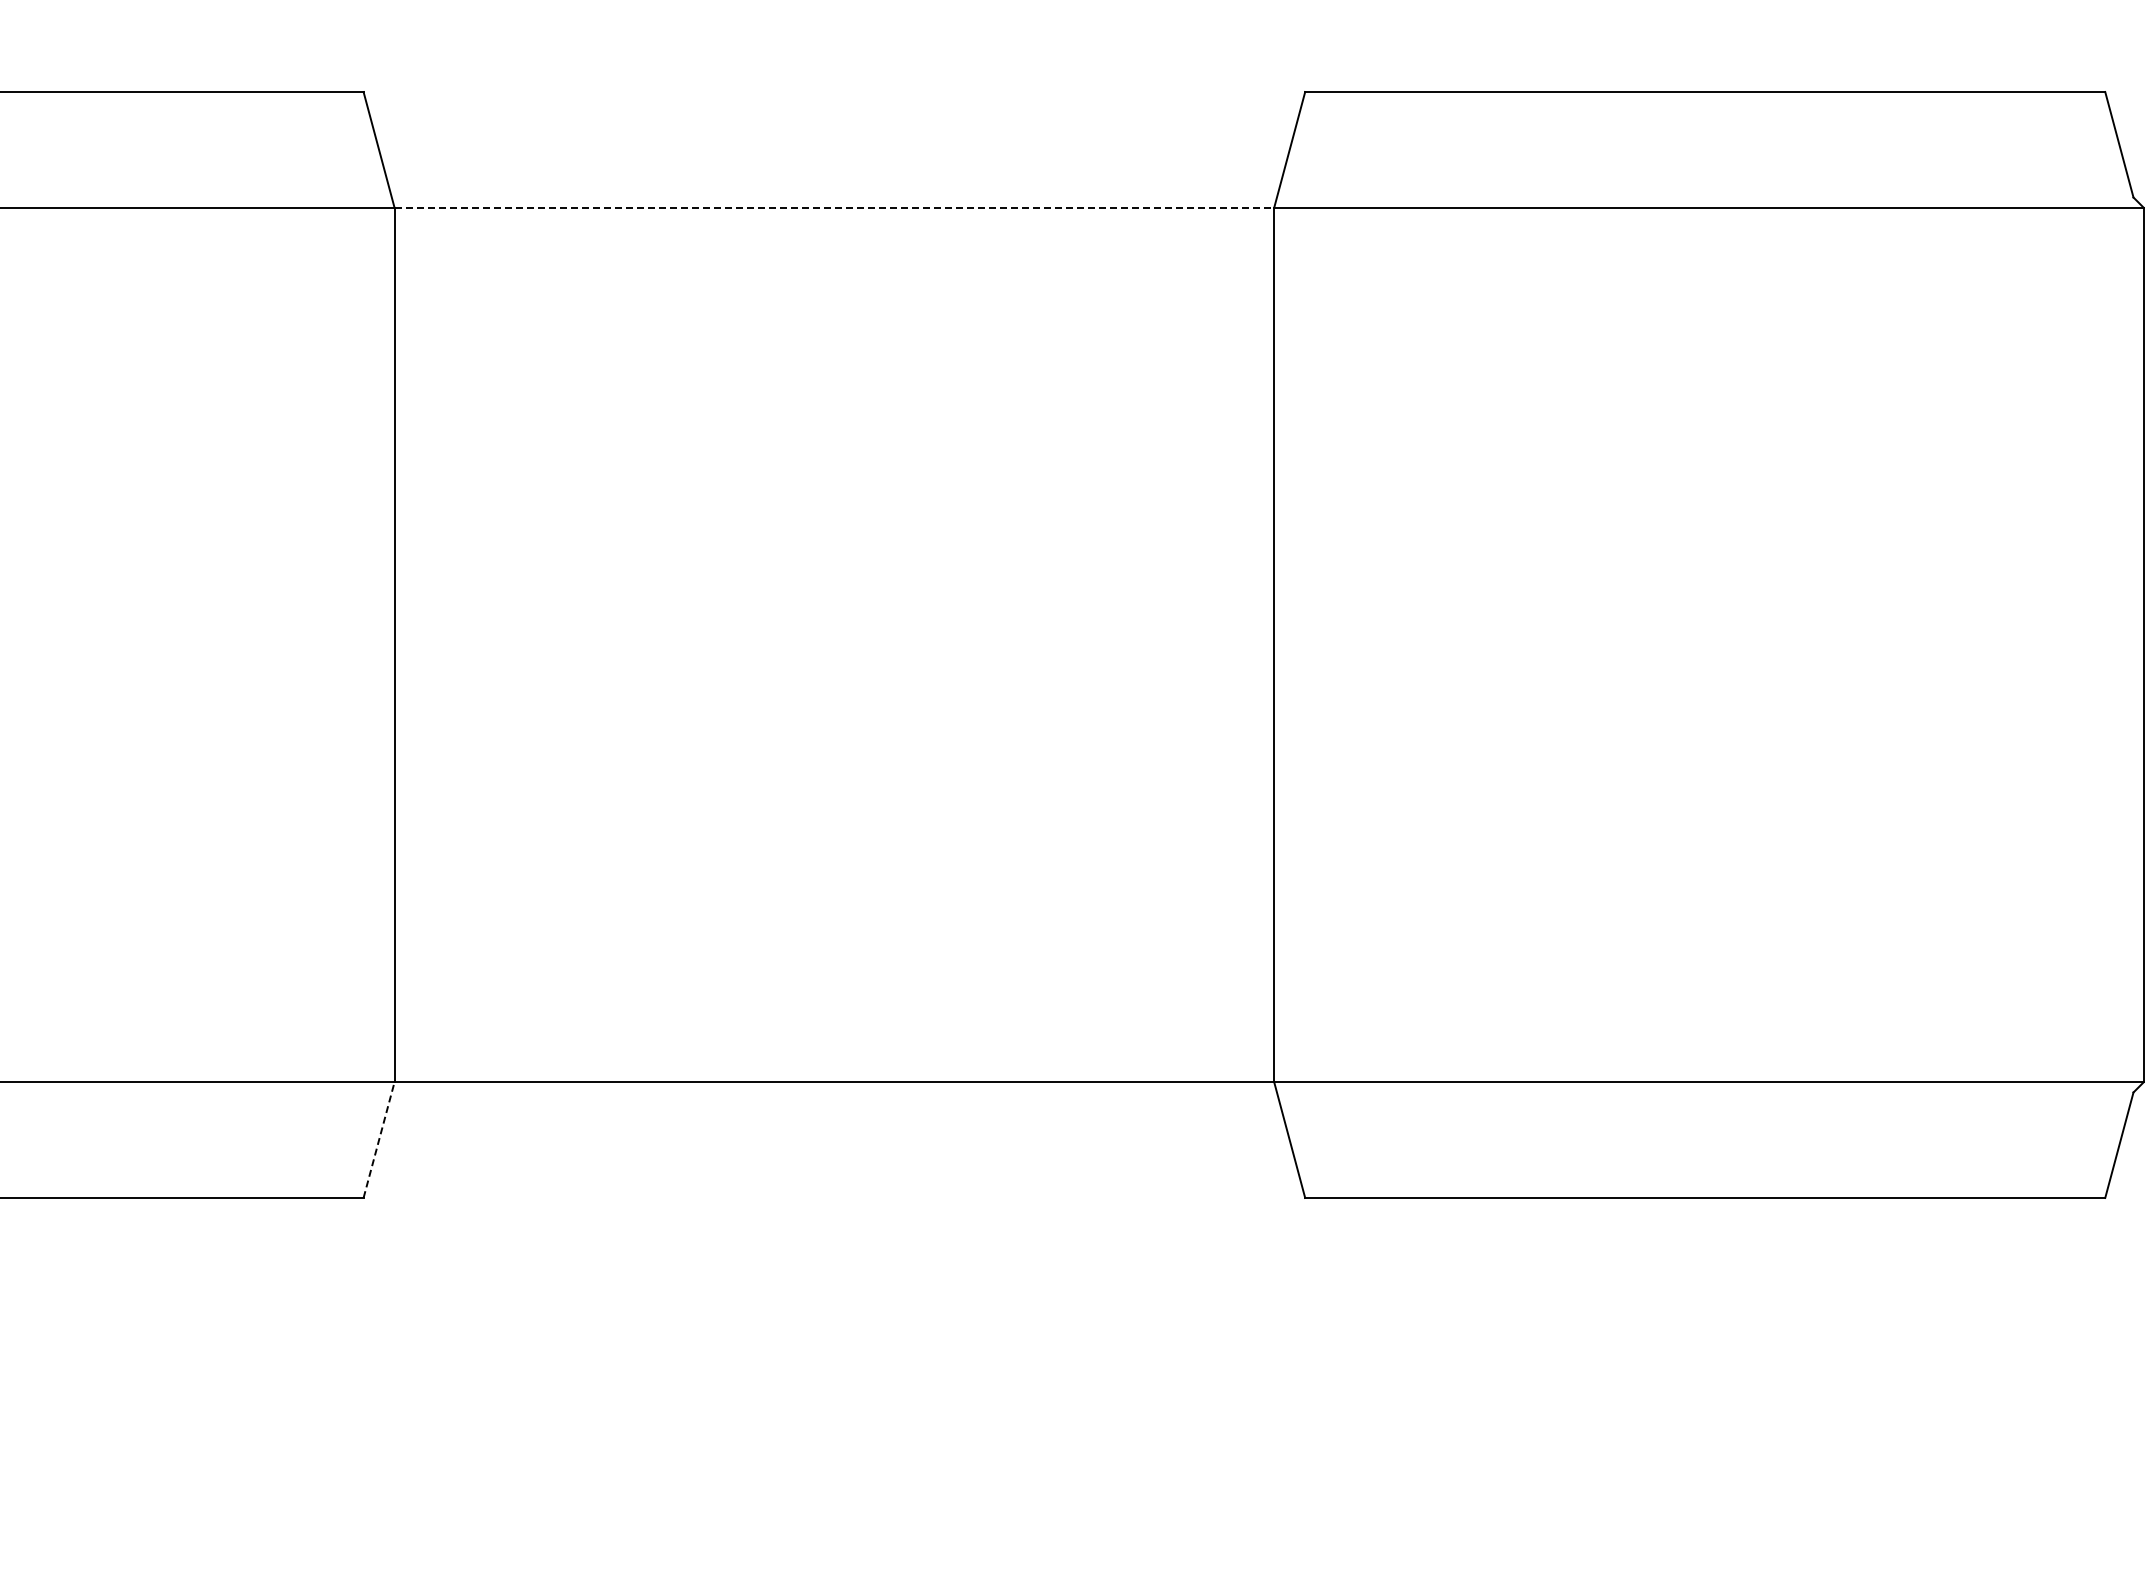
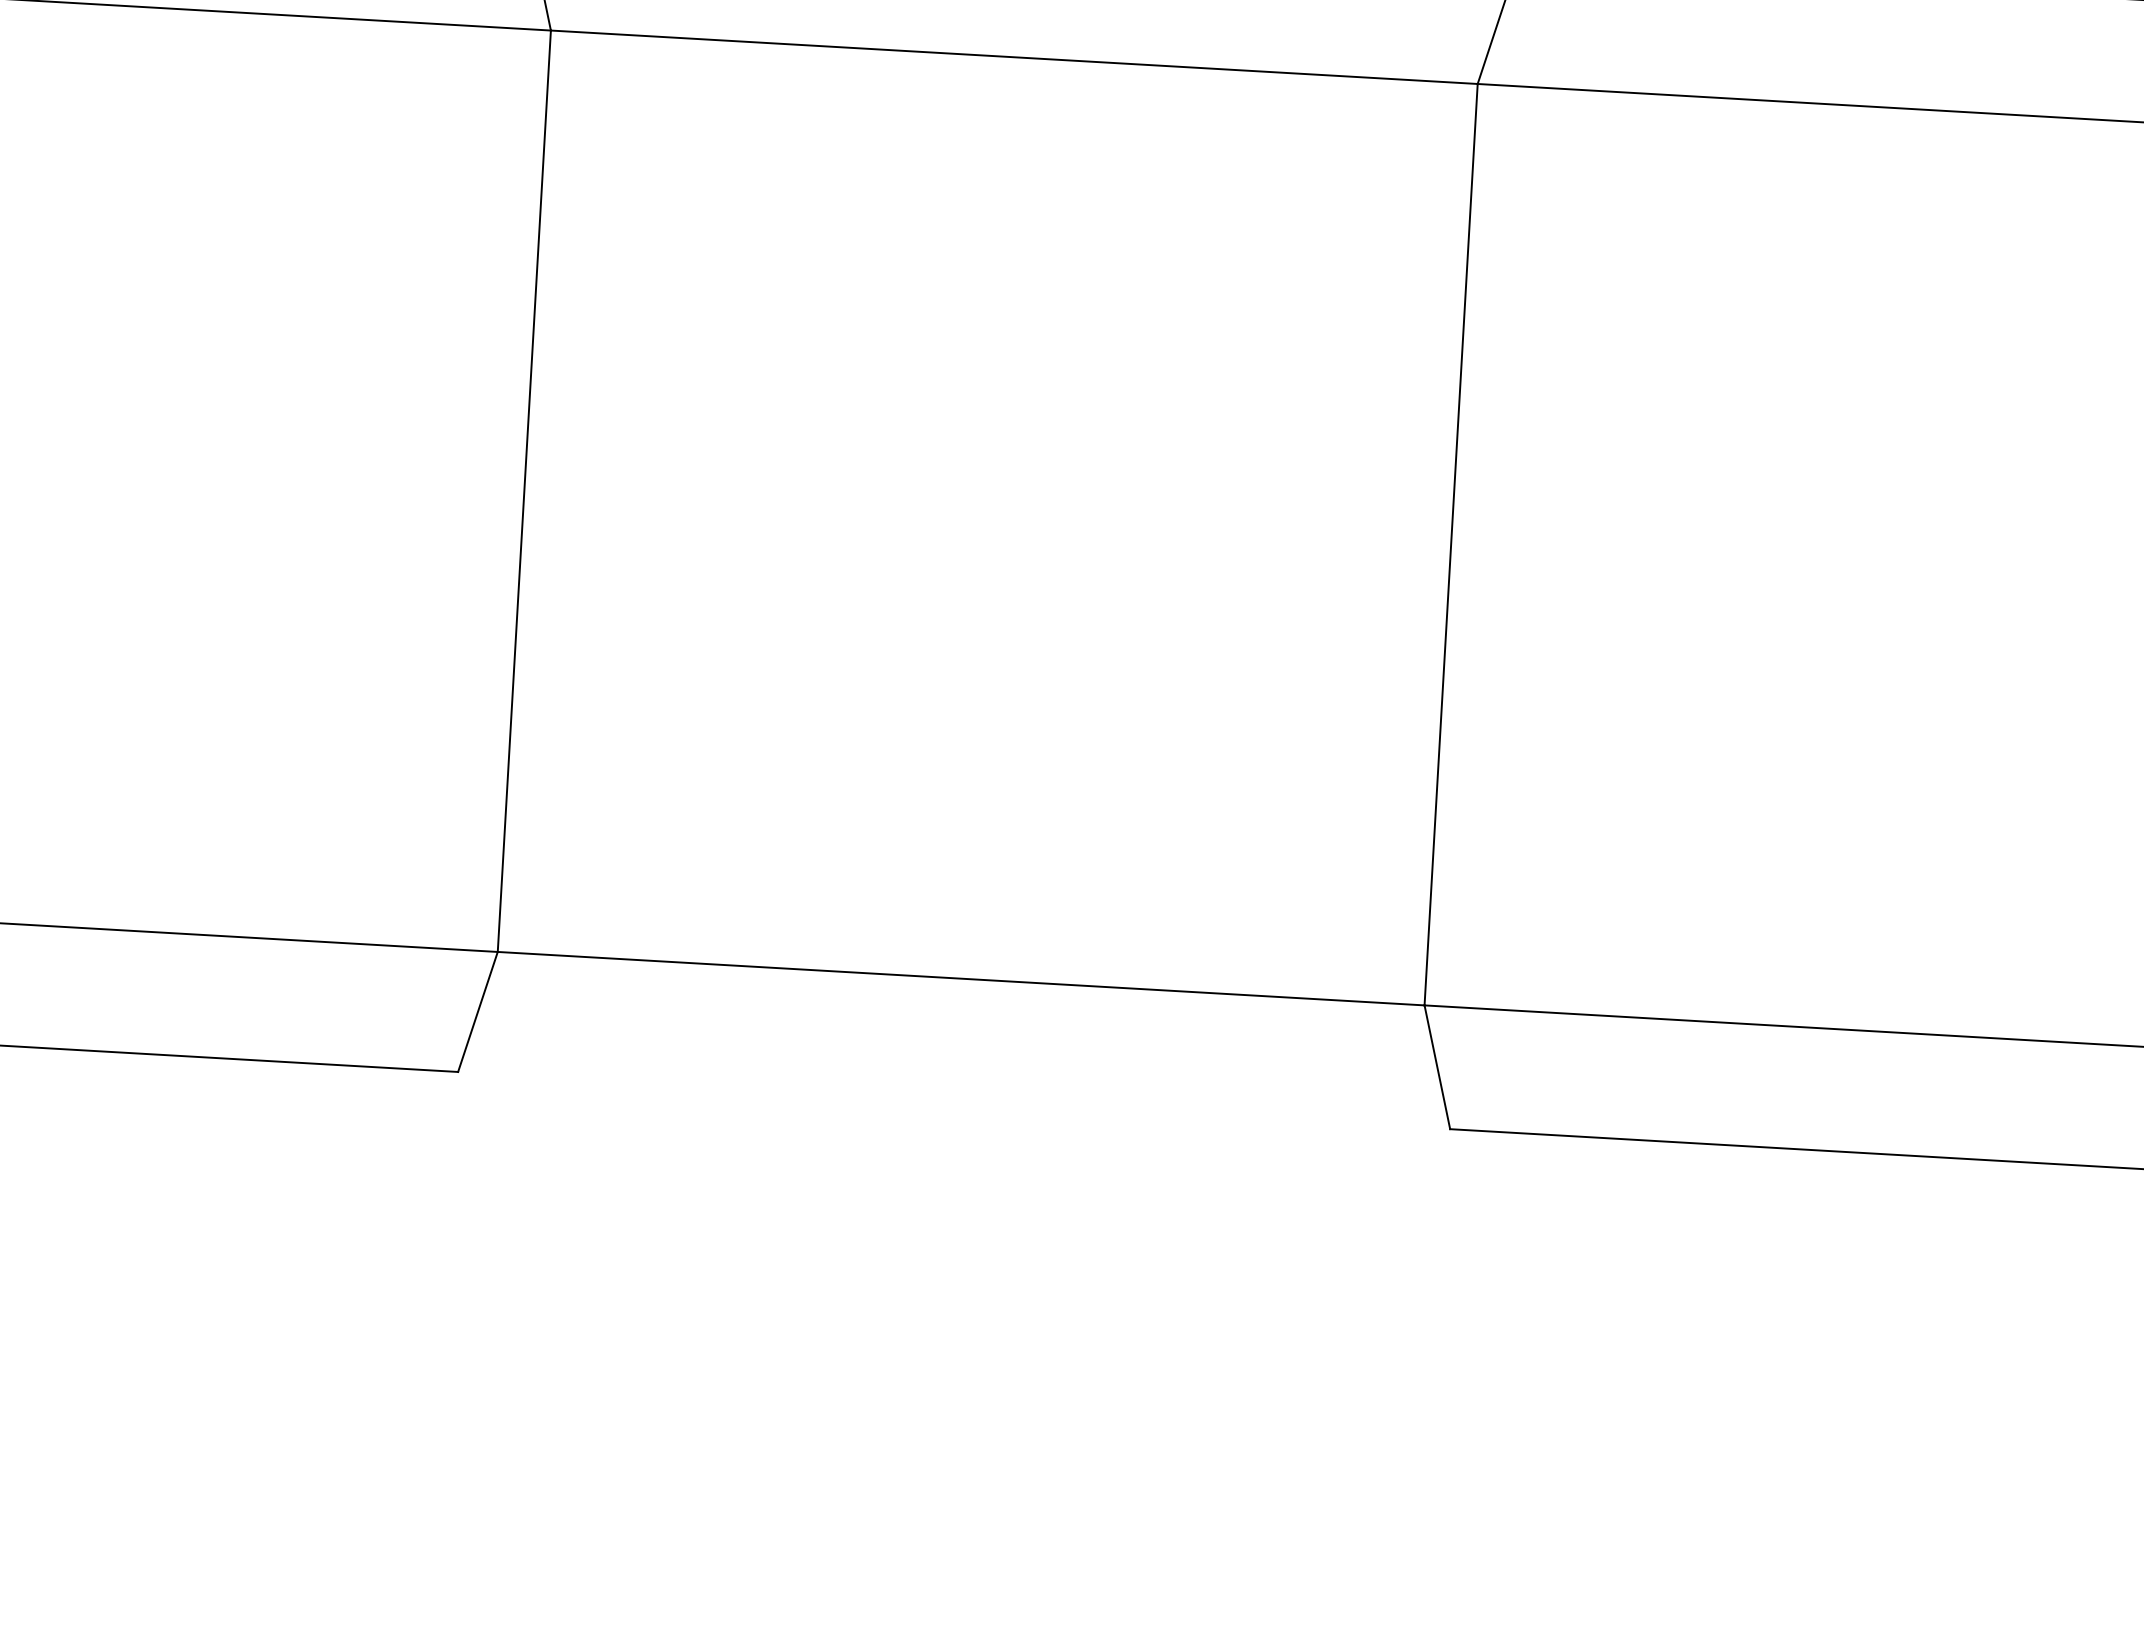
line: (834, 207) -> (1014, 57), dashed -> solid
line: (379, 1140) -> (478, 1012), dashed -> solid

